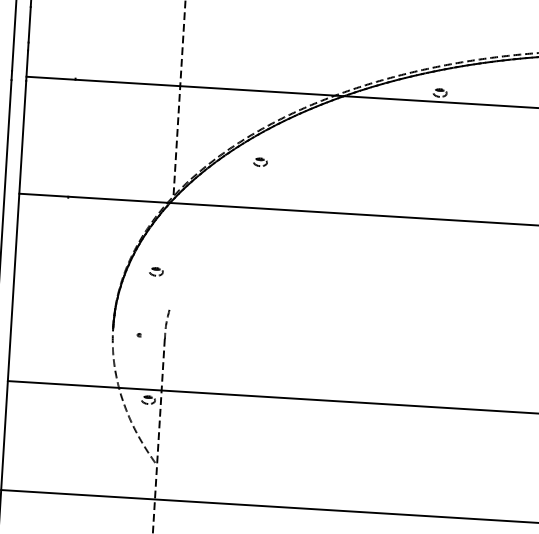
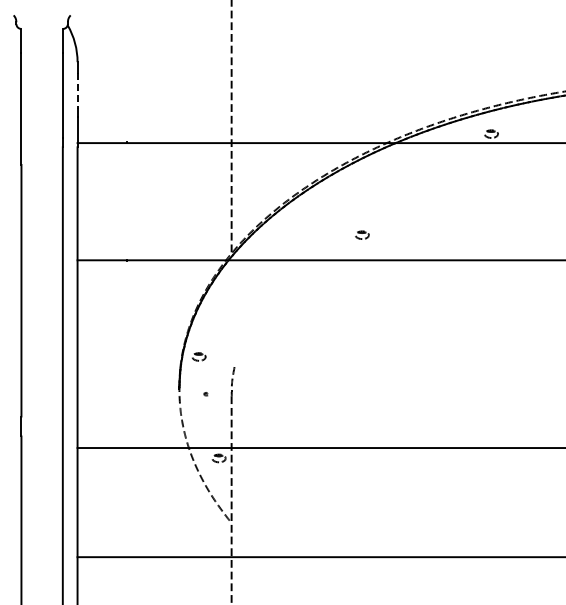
line: (29, 25) -> (77, 91), solid -> dashed
part: (260, 161) -> (362, 234), moved
part: (156, 271) -> (199, 356), moved

